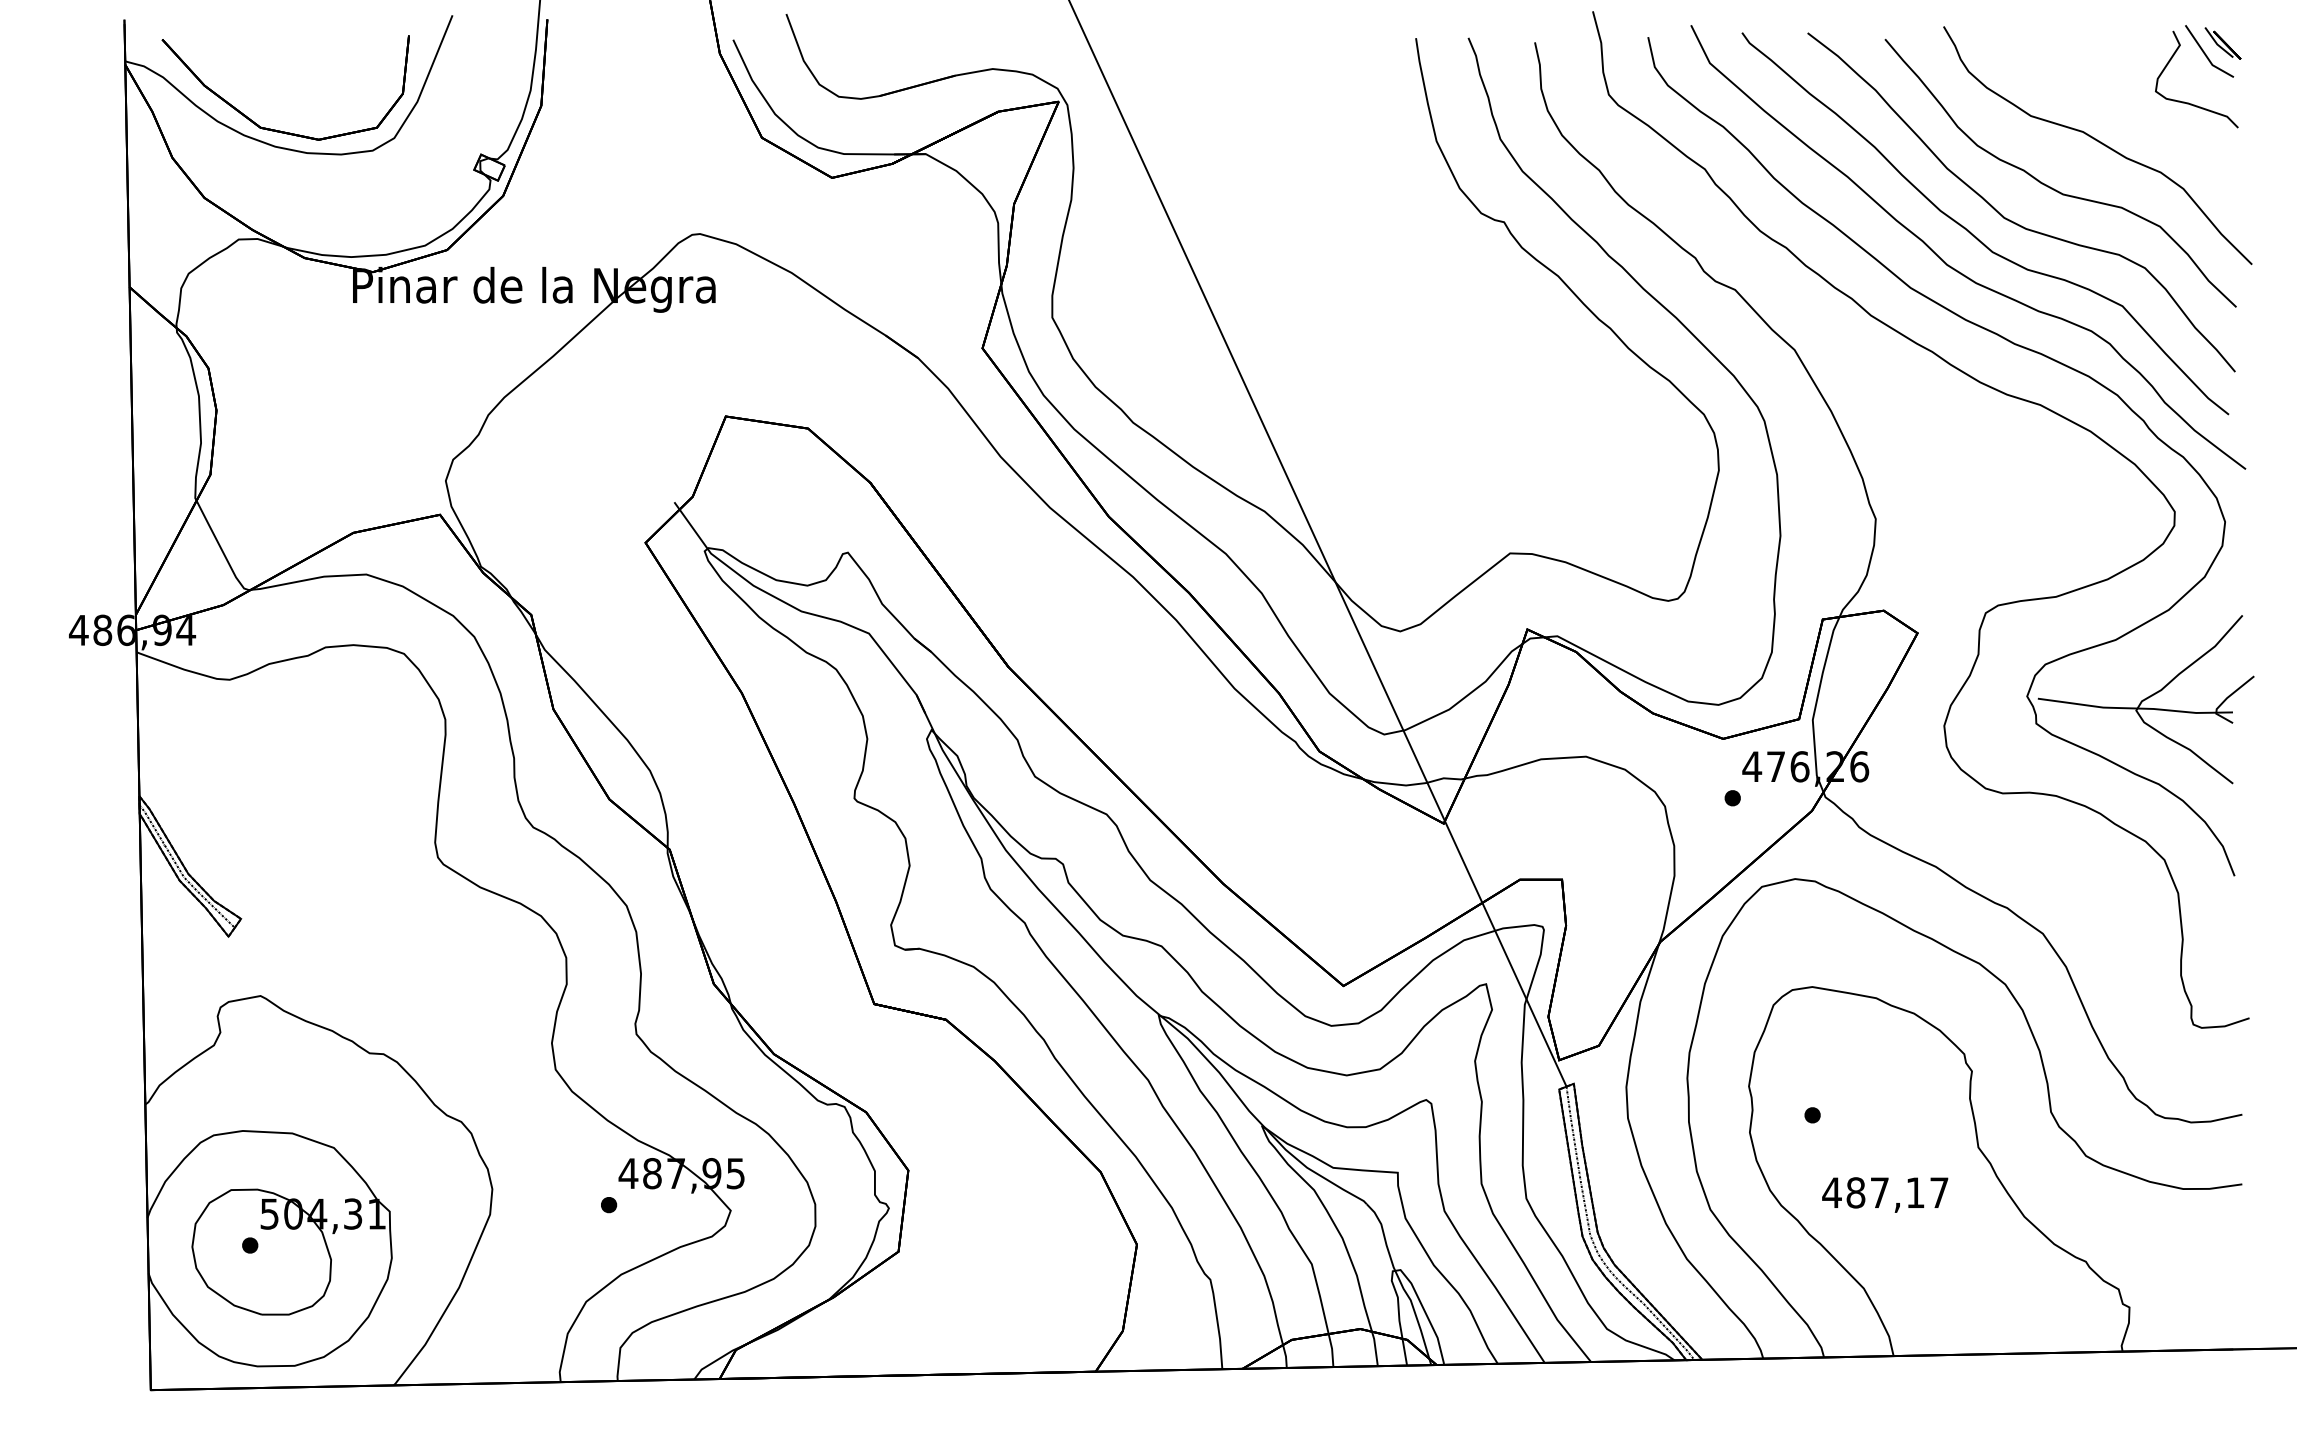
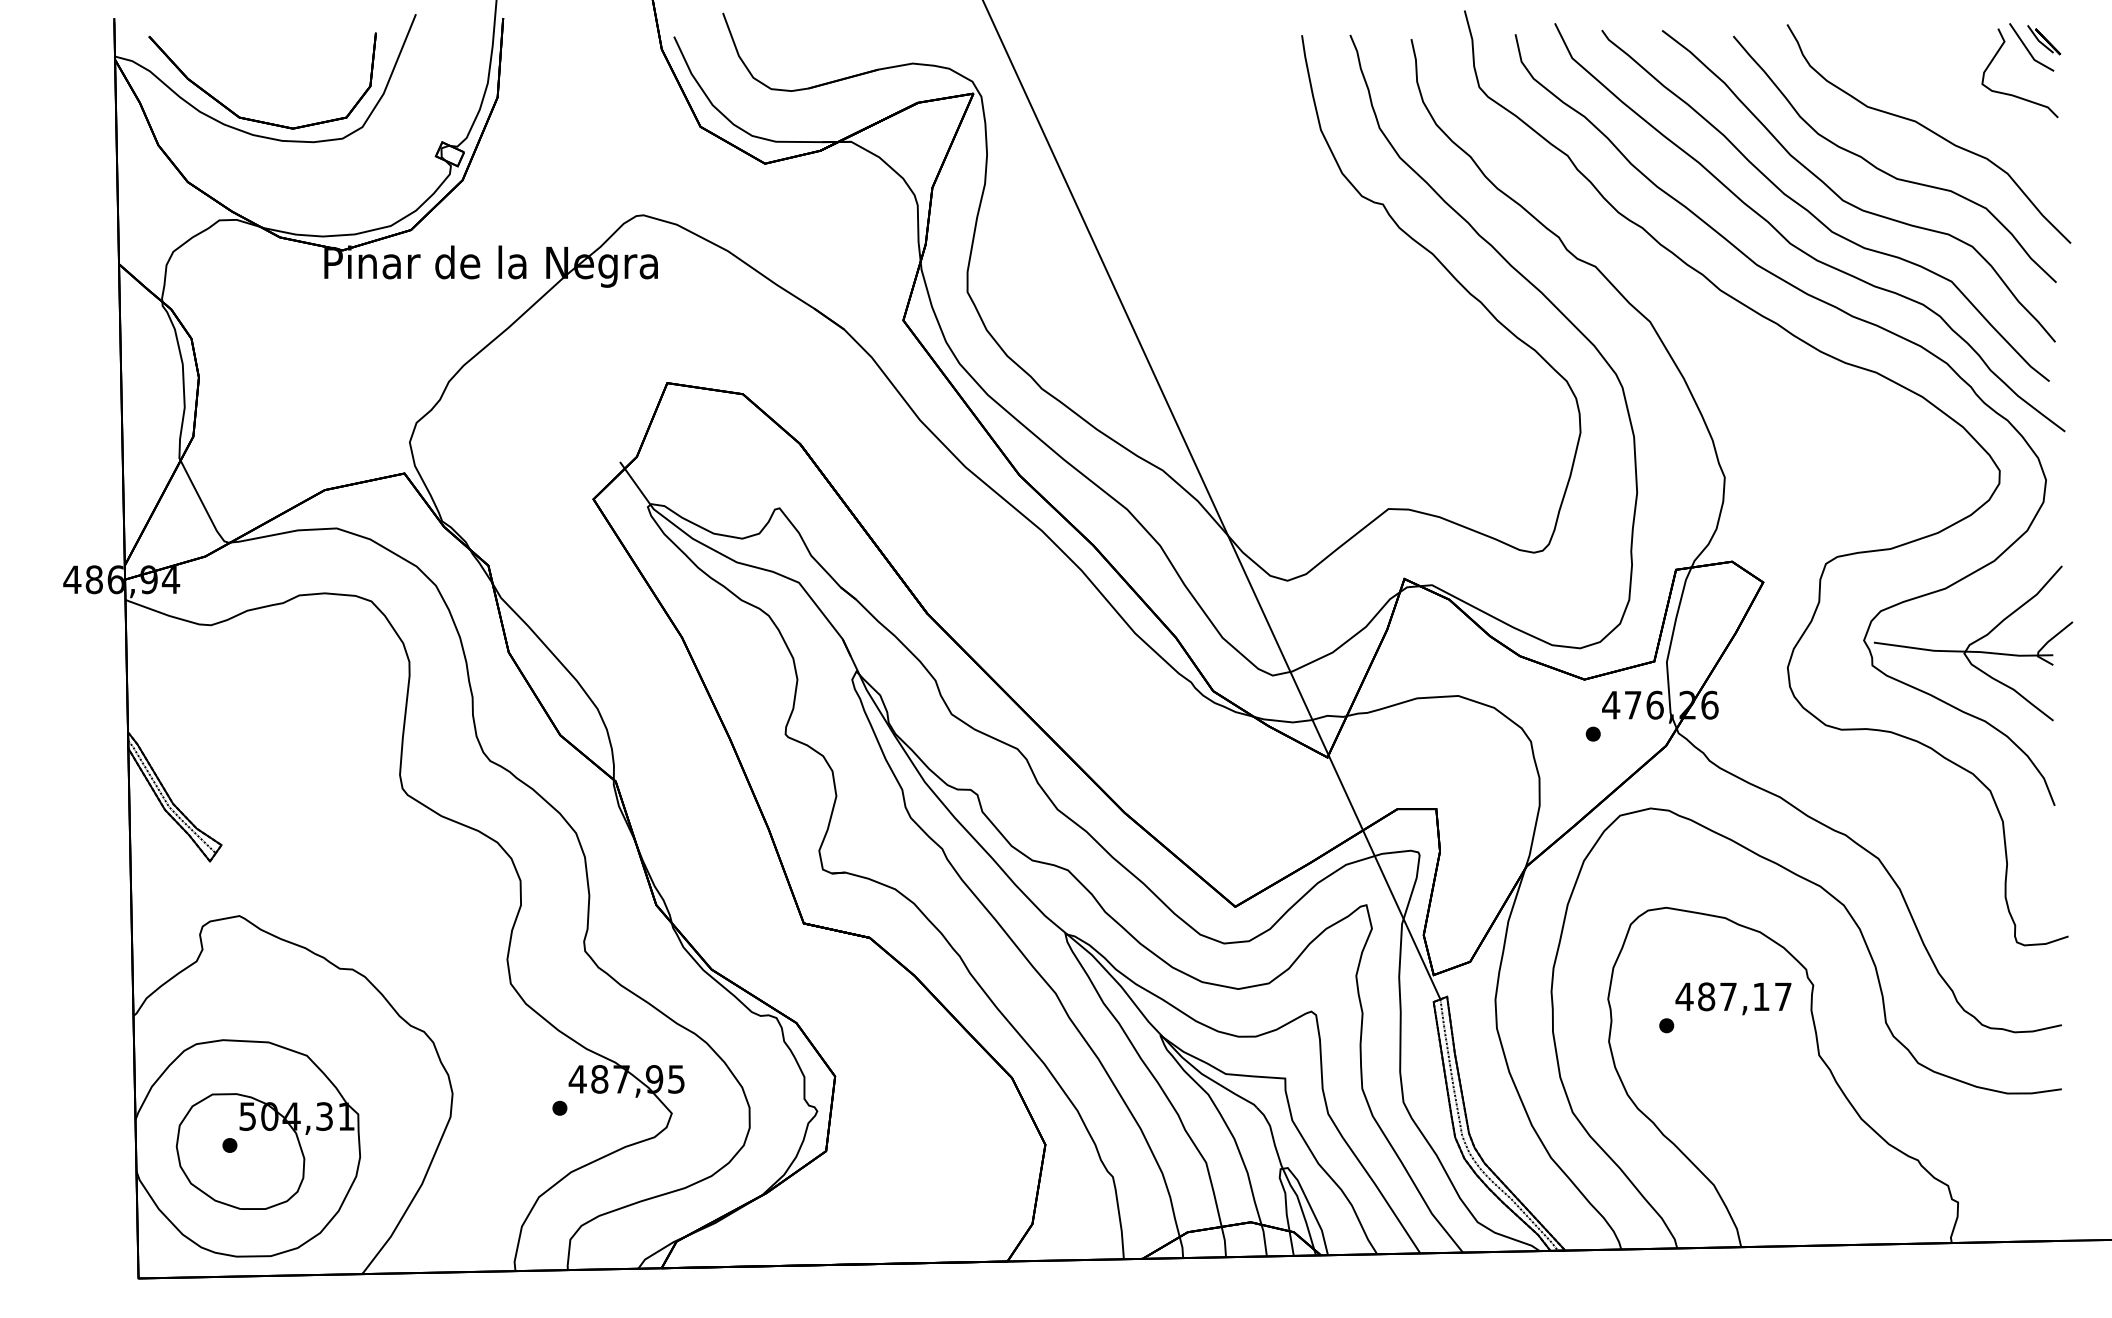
text: (1885, 1194) -> (1733, 998), moved

